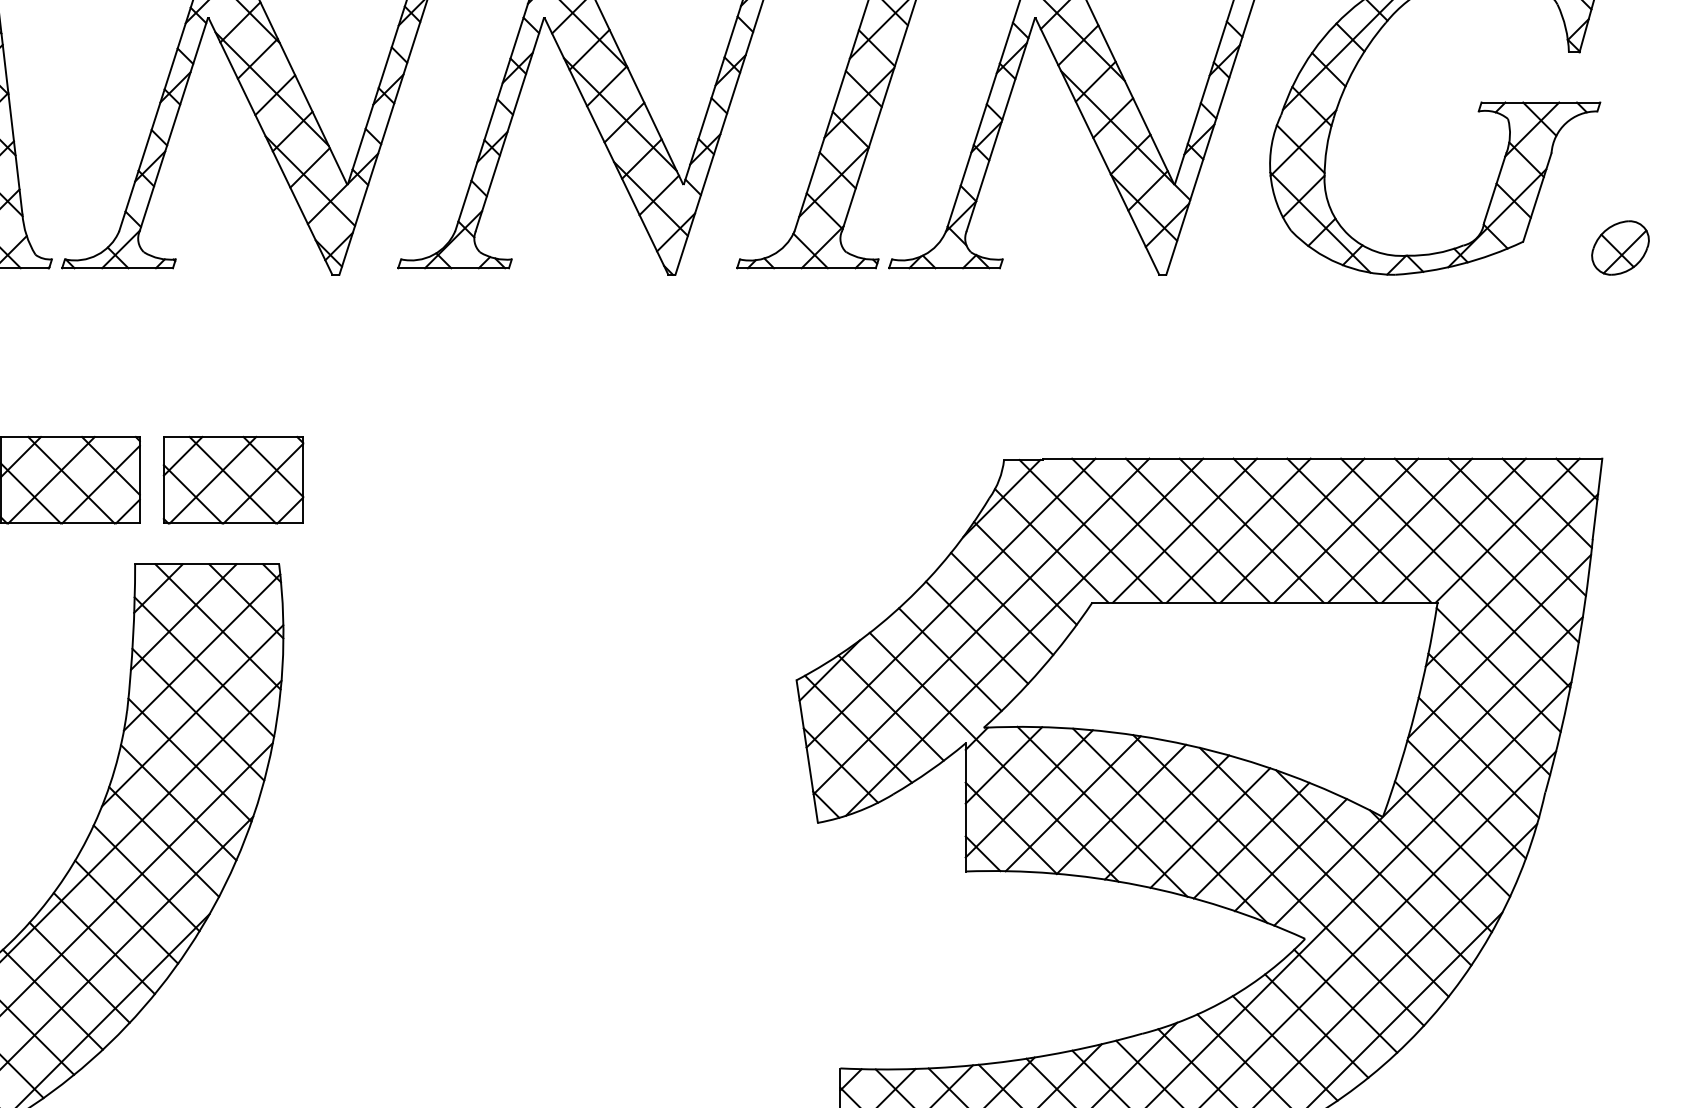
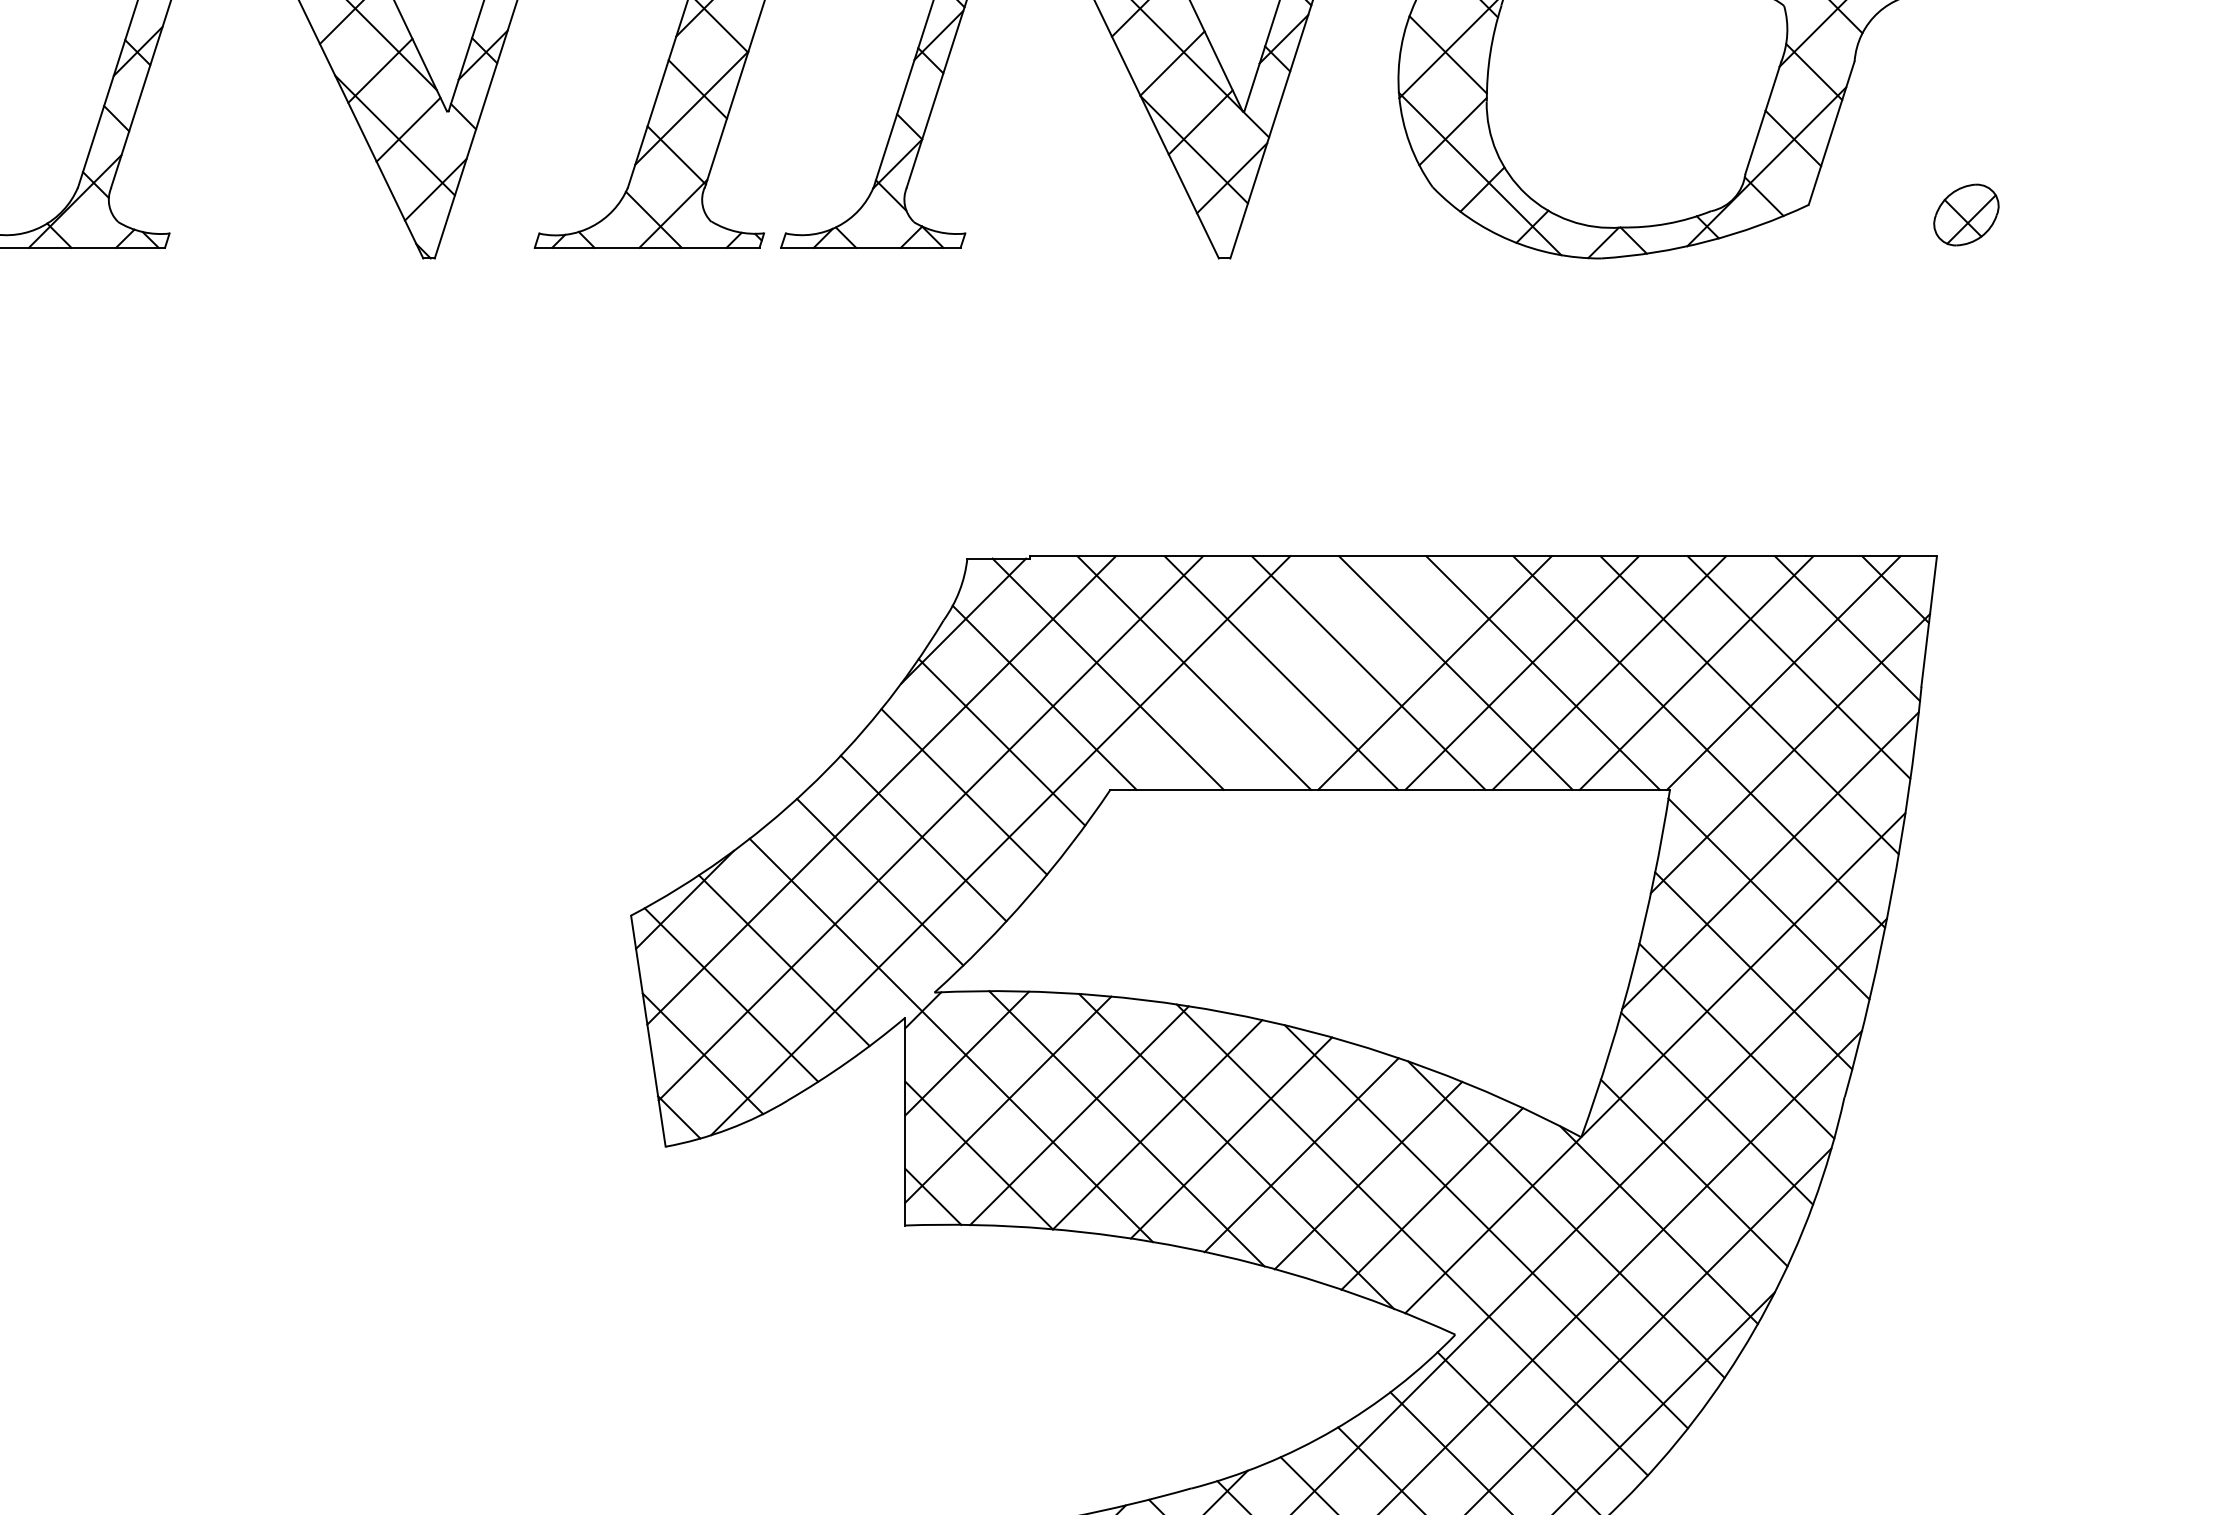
part: (1620, 247) -> (1966, 214), size x0.7
line: (1184, 530) -> (1259, 672), removed
line: (1238, 530) -> (1347, 672), removed

